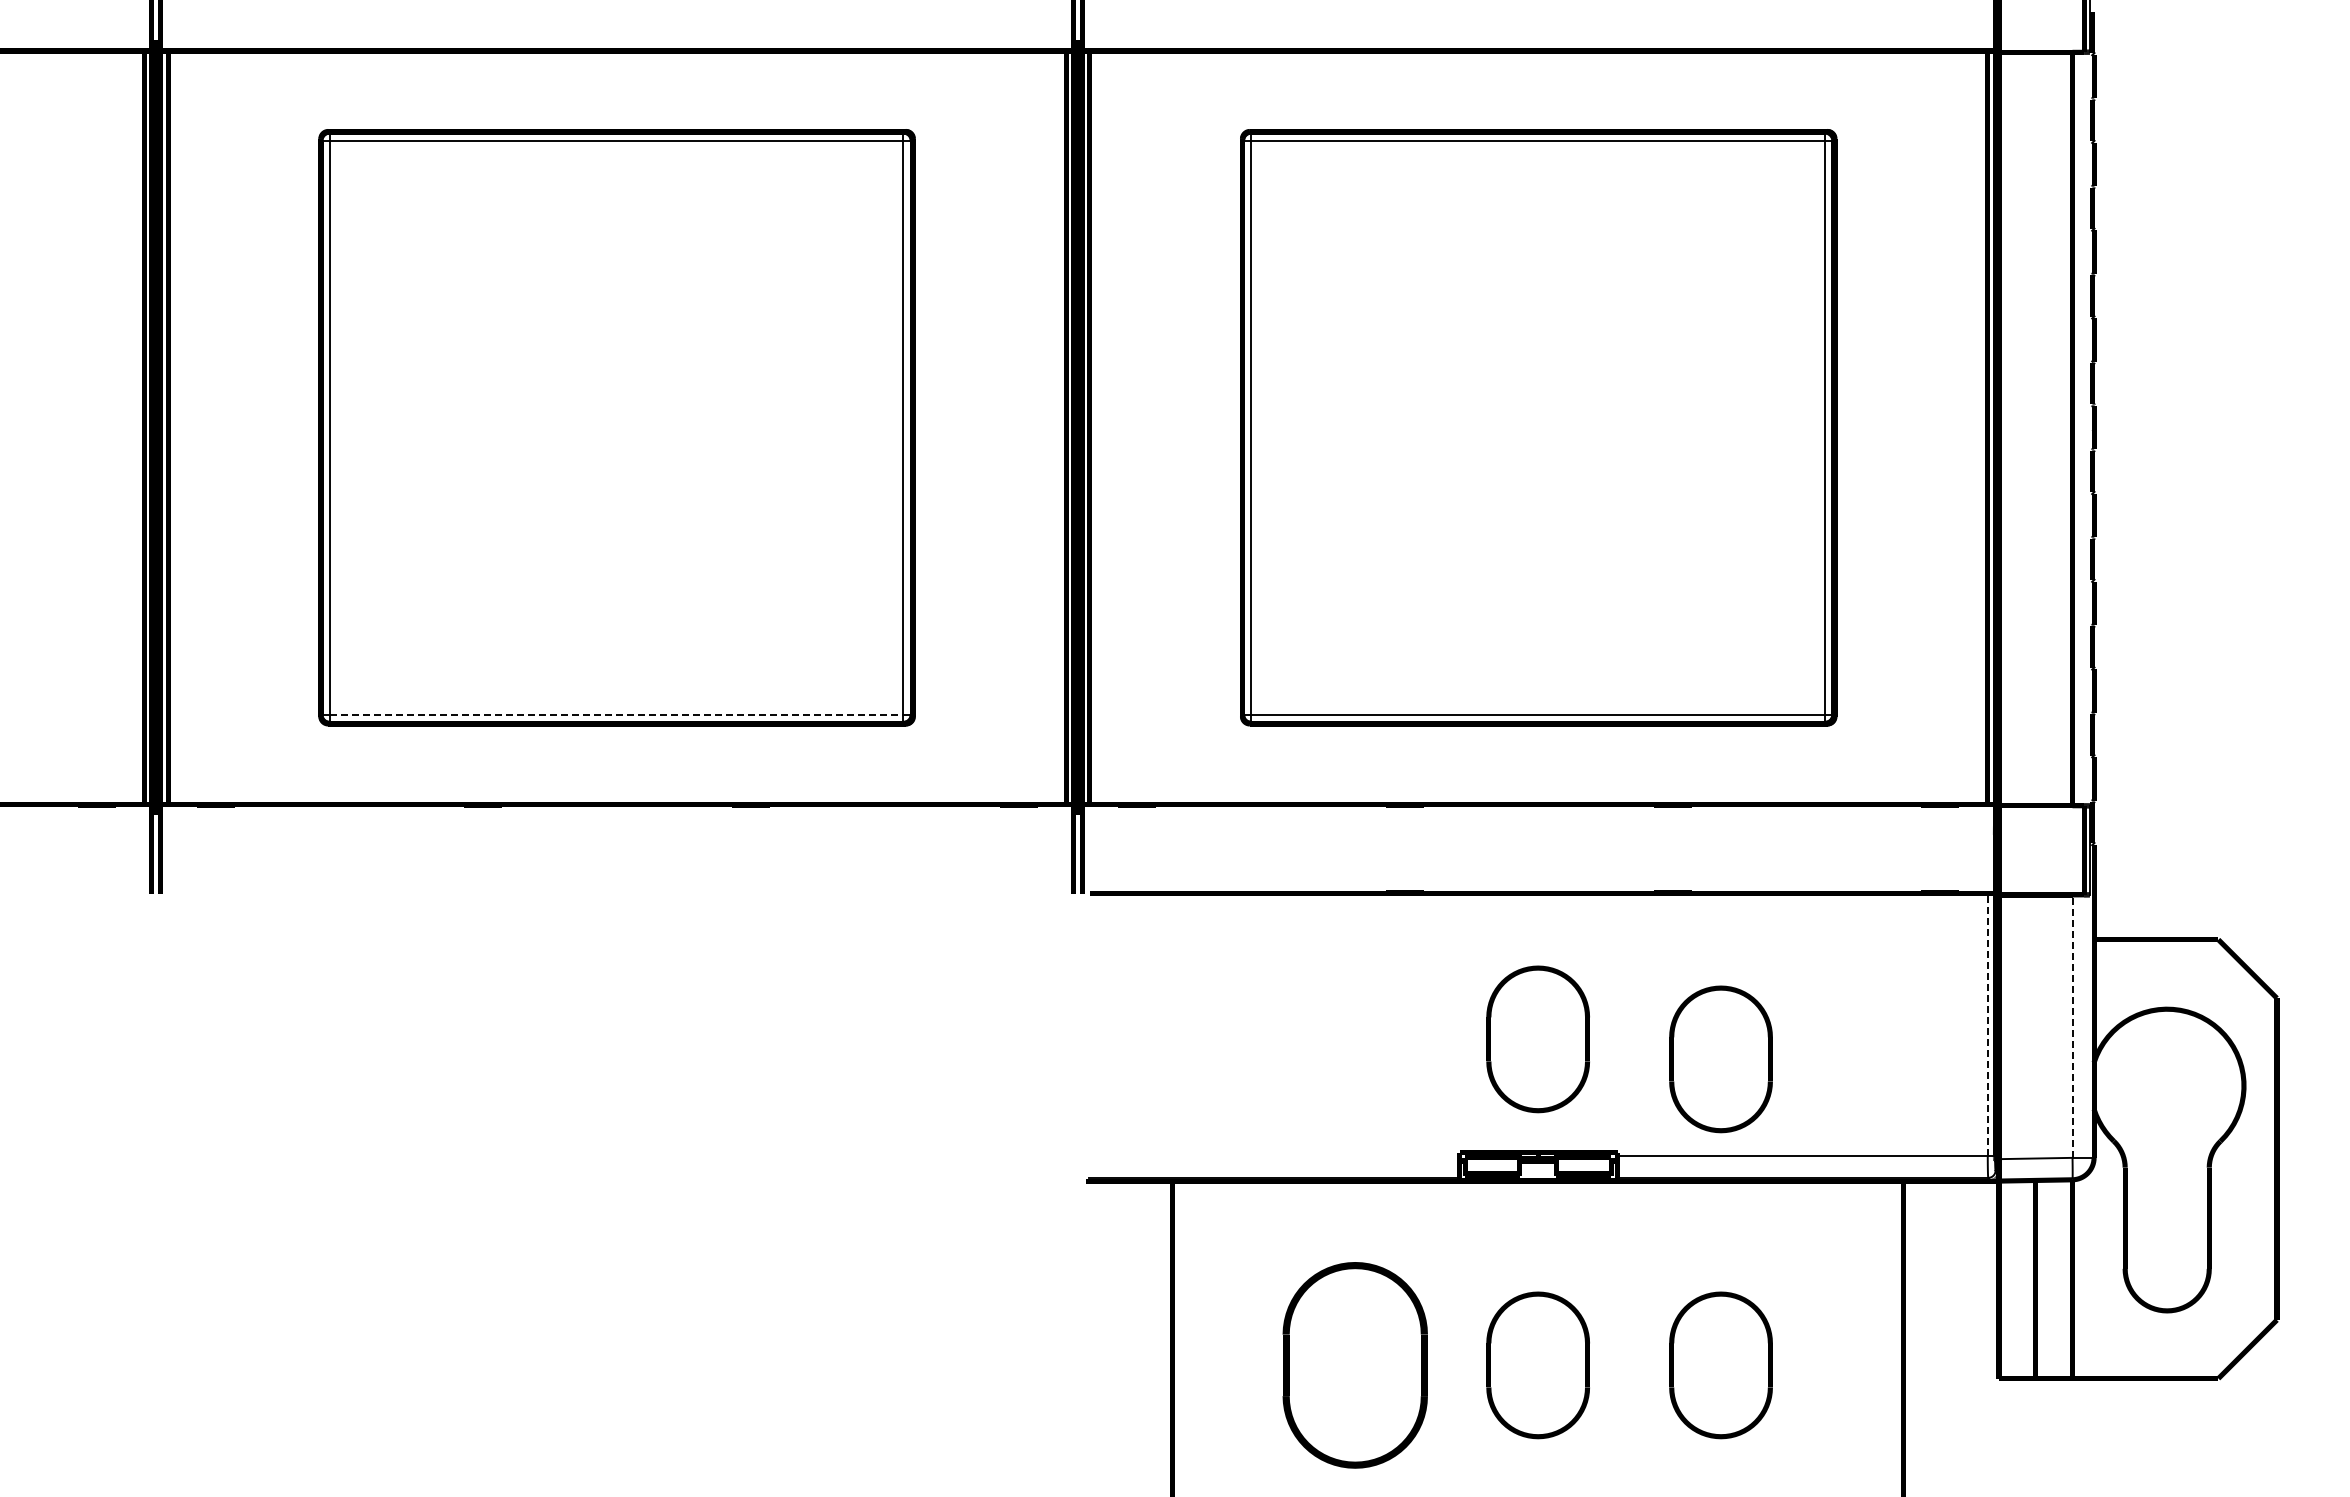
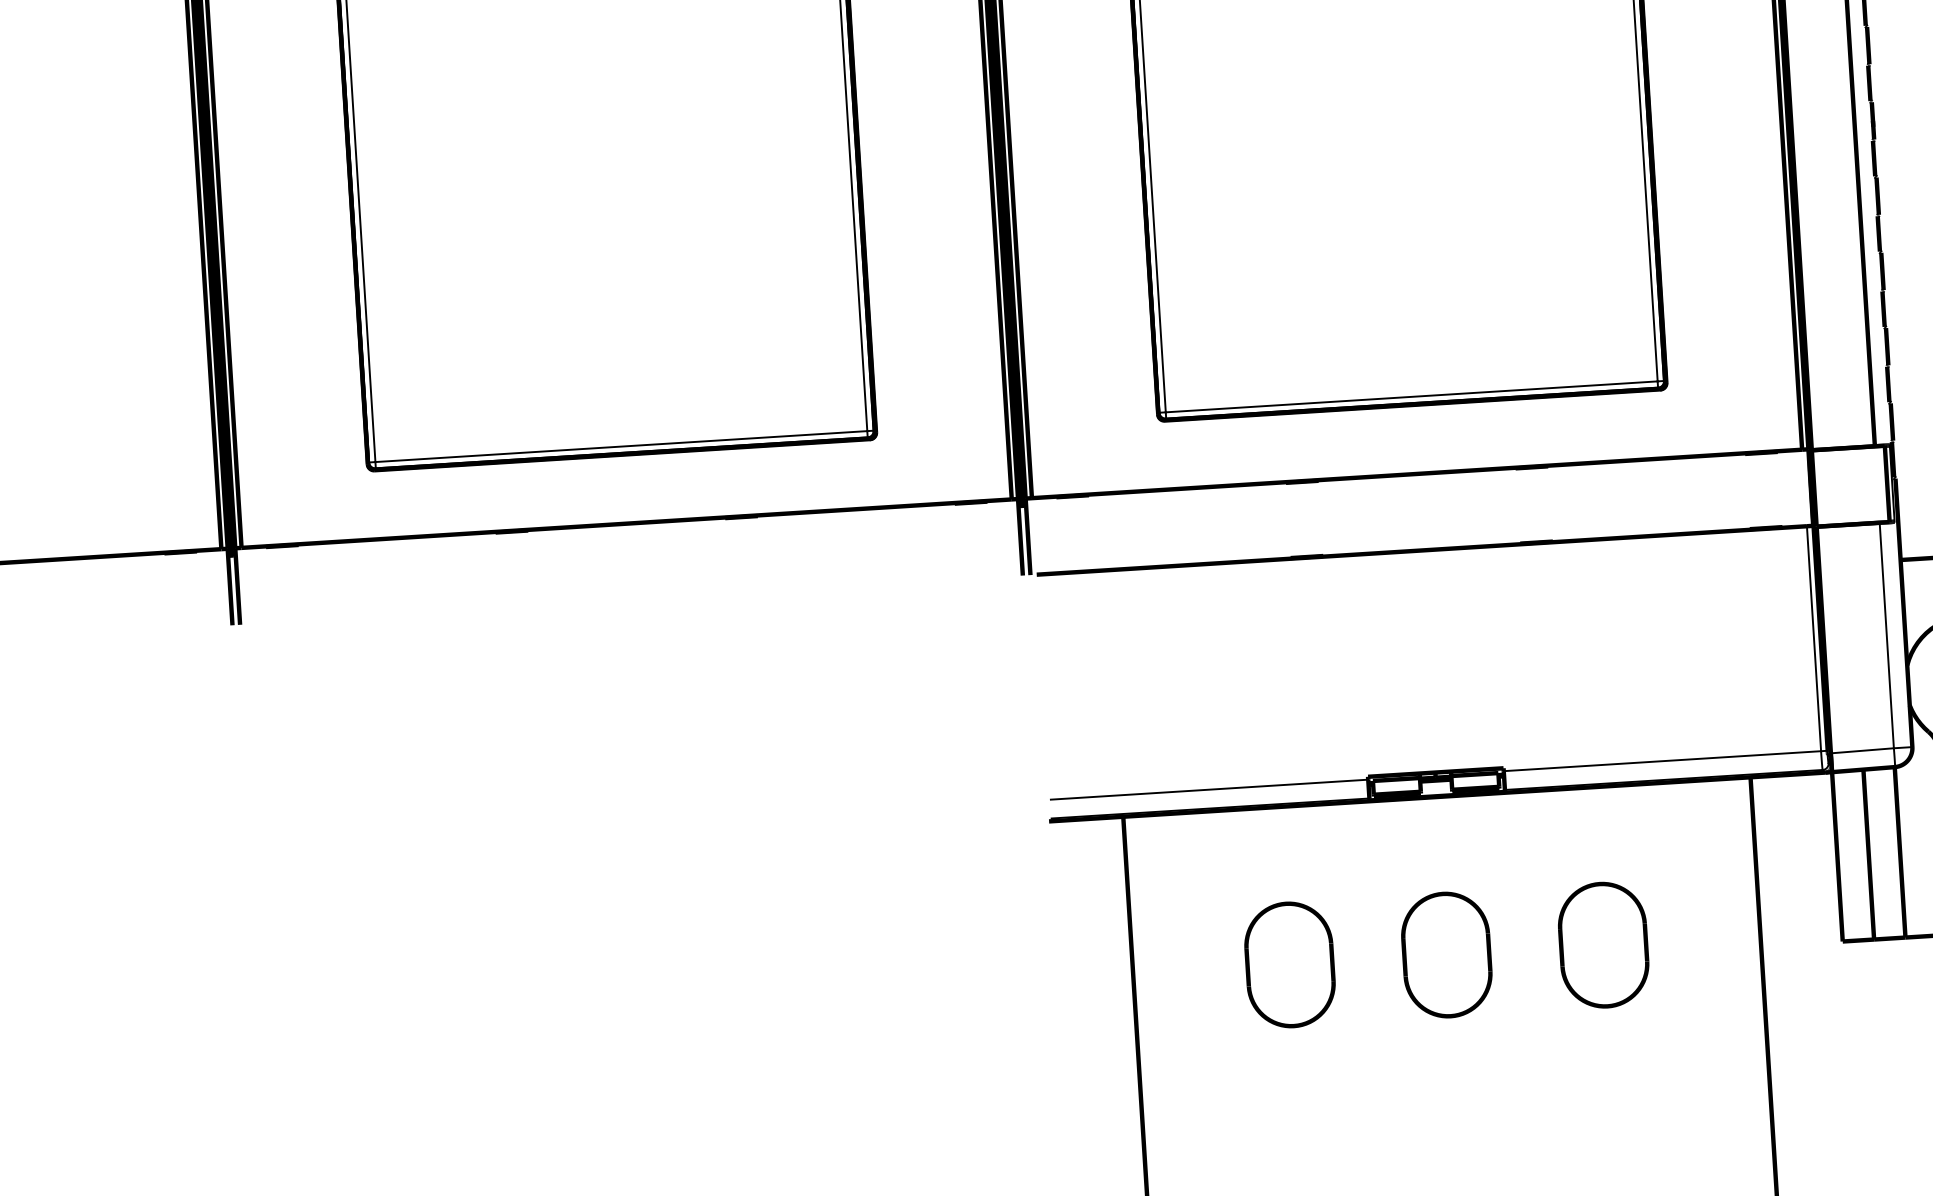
line: (616, 714) -> (621, 446), dashed -> solid
line: (1987, 1024) -> (1813, 638), dashed -> solid
line: (2072, 1025) -> (1886, 634), dashed -> solid
part: (1537, 1039) -> (1428, 675), removed
part: (1720, 1059) -> (1586, 682), removed
line: (1274, 1155) -> (1209, 789), added
part: (1355, 1365) -> (1290, 965), size x0.71

